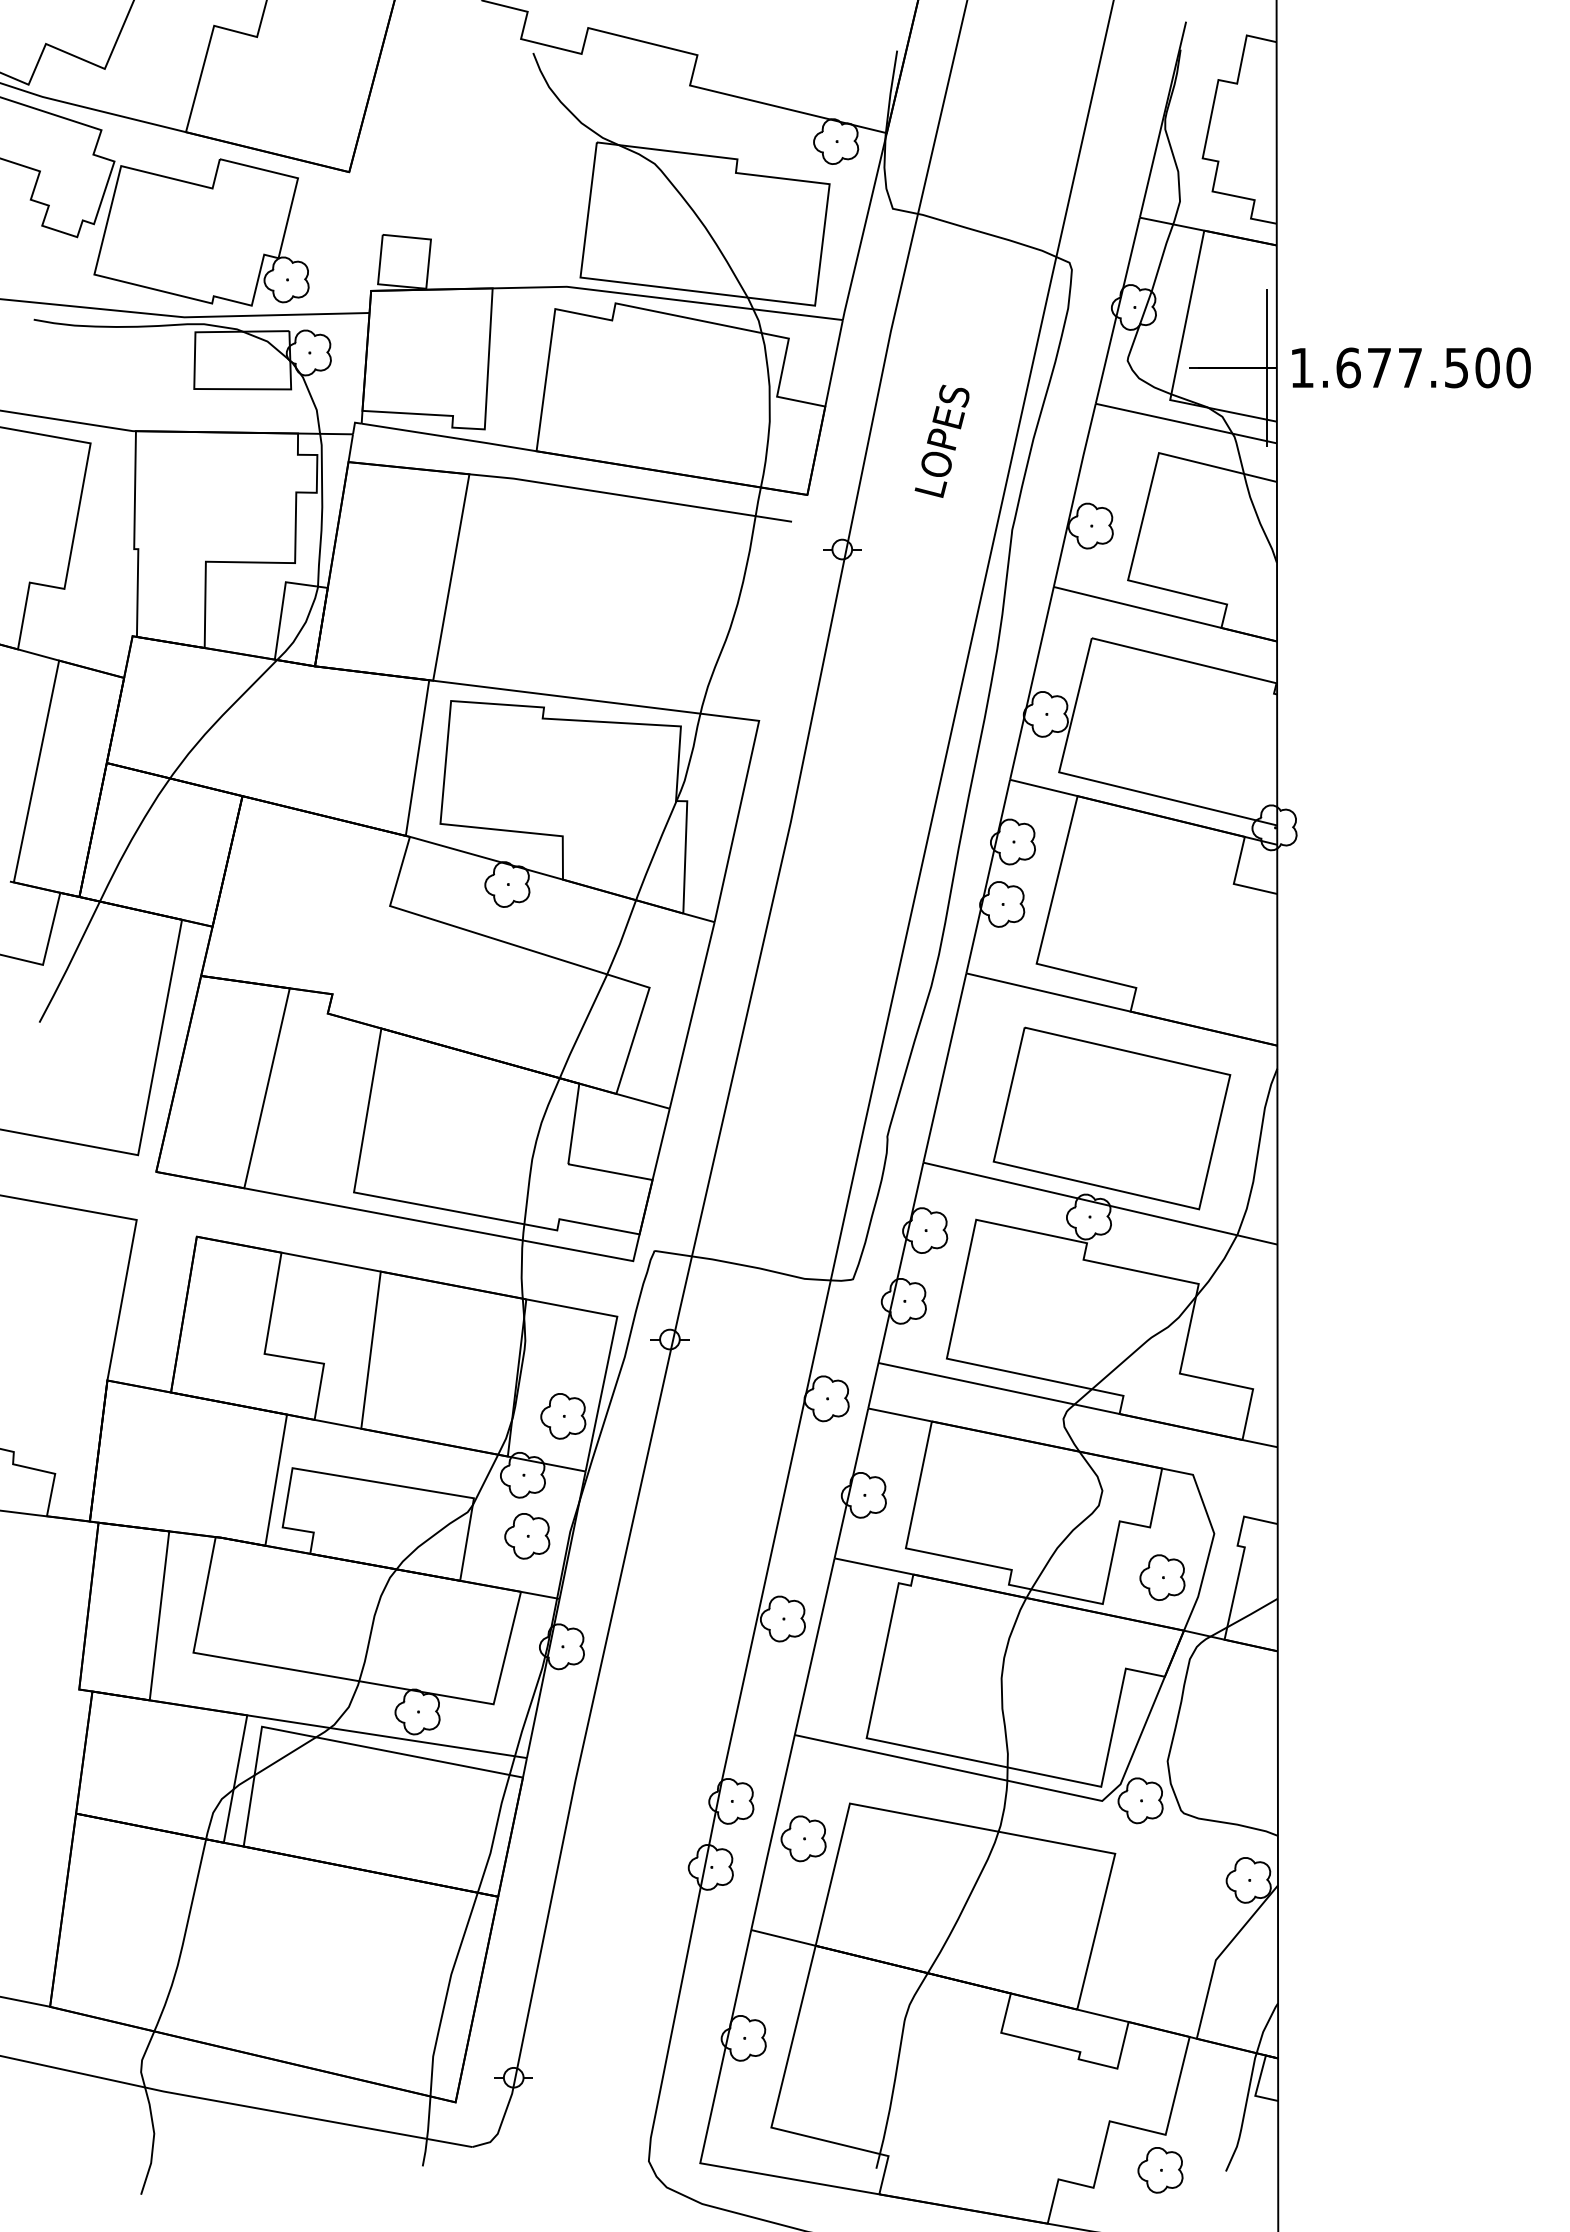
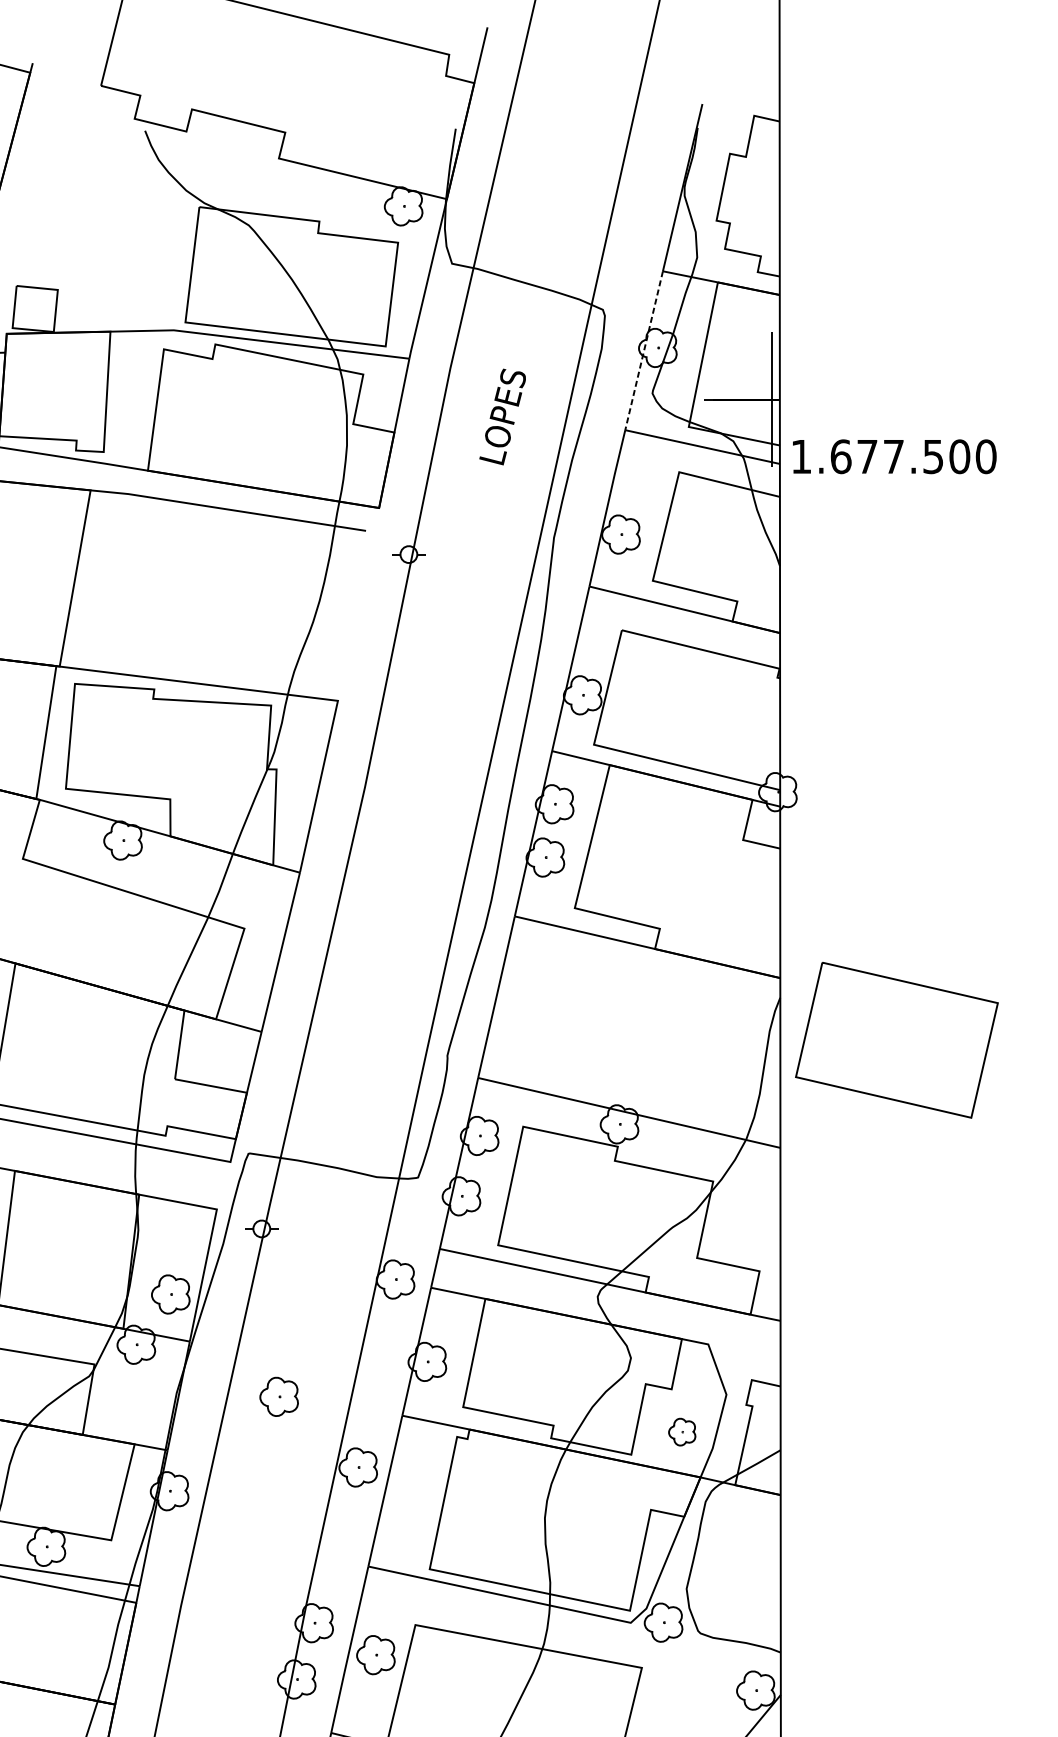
line: (1117, 310) -> (643, 350), solid -> dashed
text: (1411, 367) -> (894, 456), moved
text: (941, 440) -> (502, 416), moved
part: (1111, 1118) -> (896, 1040), moved
part: (527, 1536) -> (279, 1397), moved
part: (1162, 1577) -> (682, 1432), size x0.7

